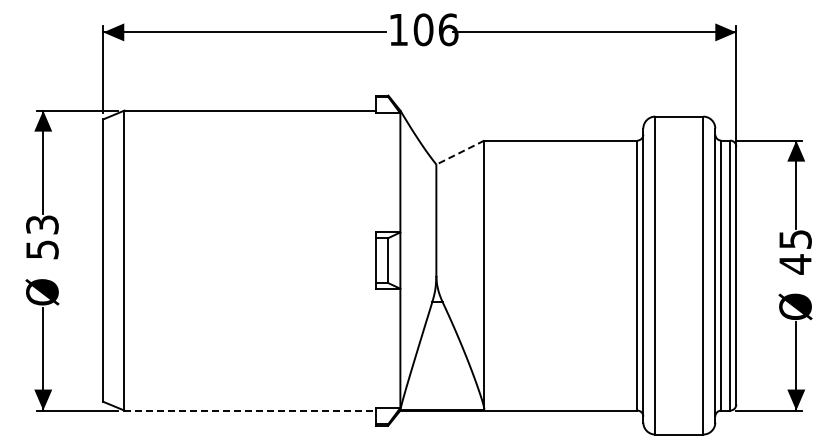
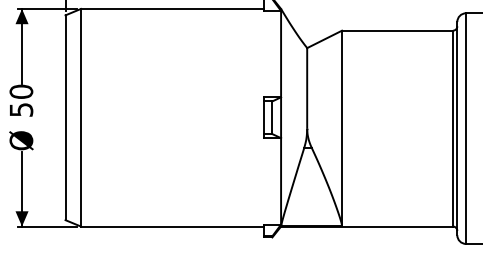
line: (460, 152) -> (324, 39), dashed -> solid
text: (42, 224) -> (21, 91), 53 -> 50
line: (250, 410) -> (172, 226), dashed -> solid

